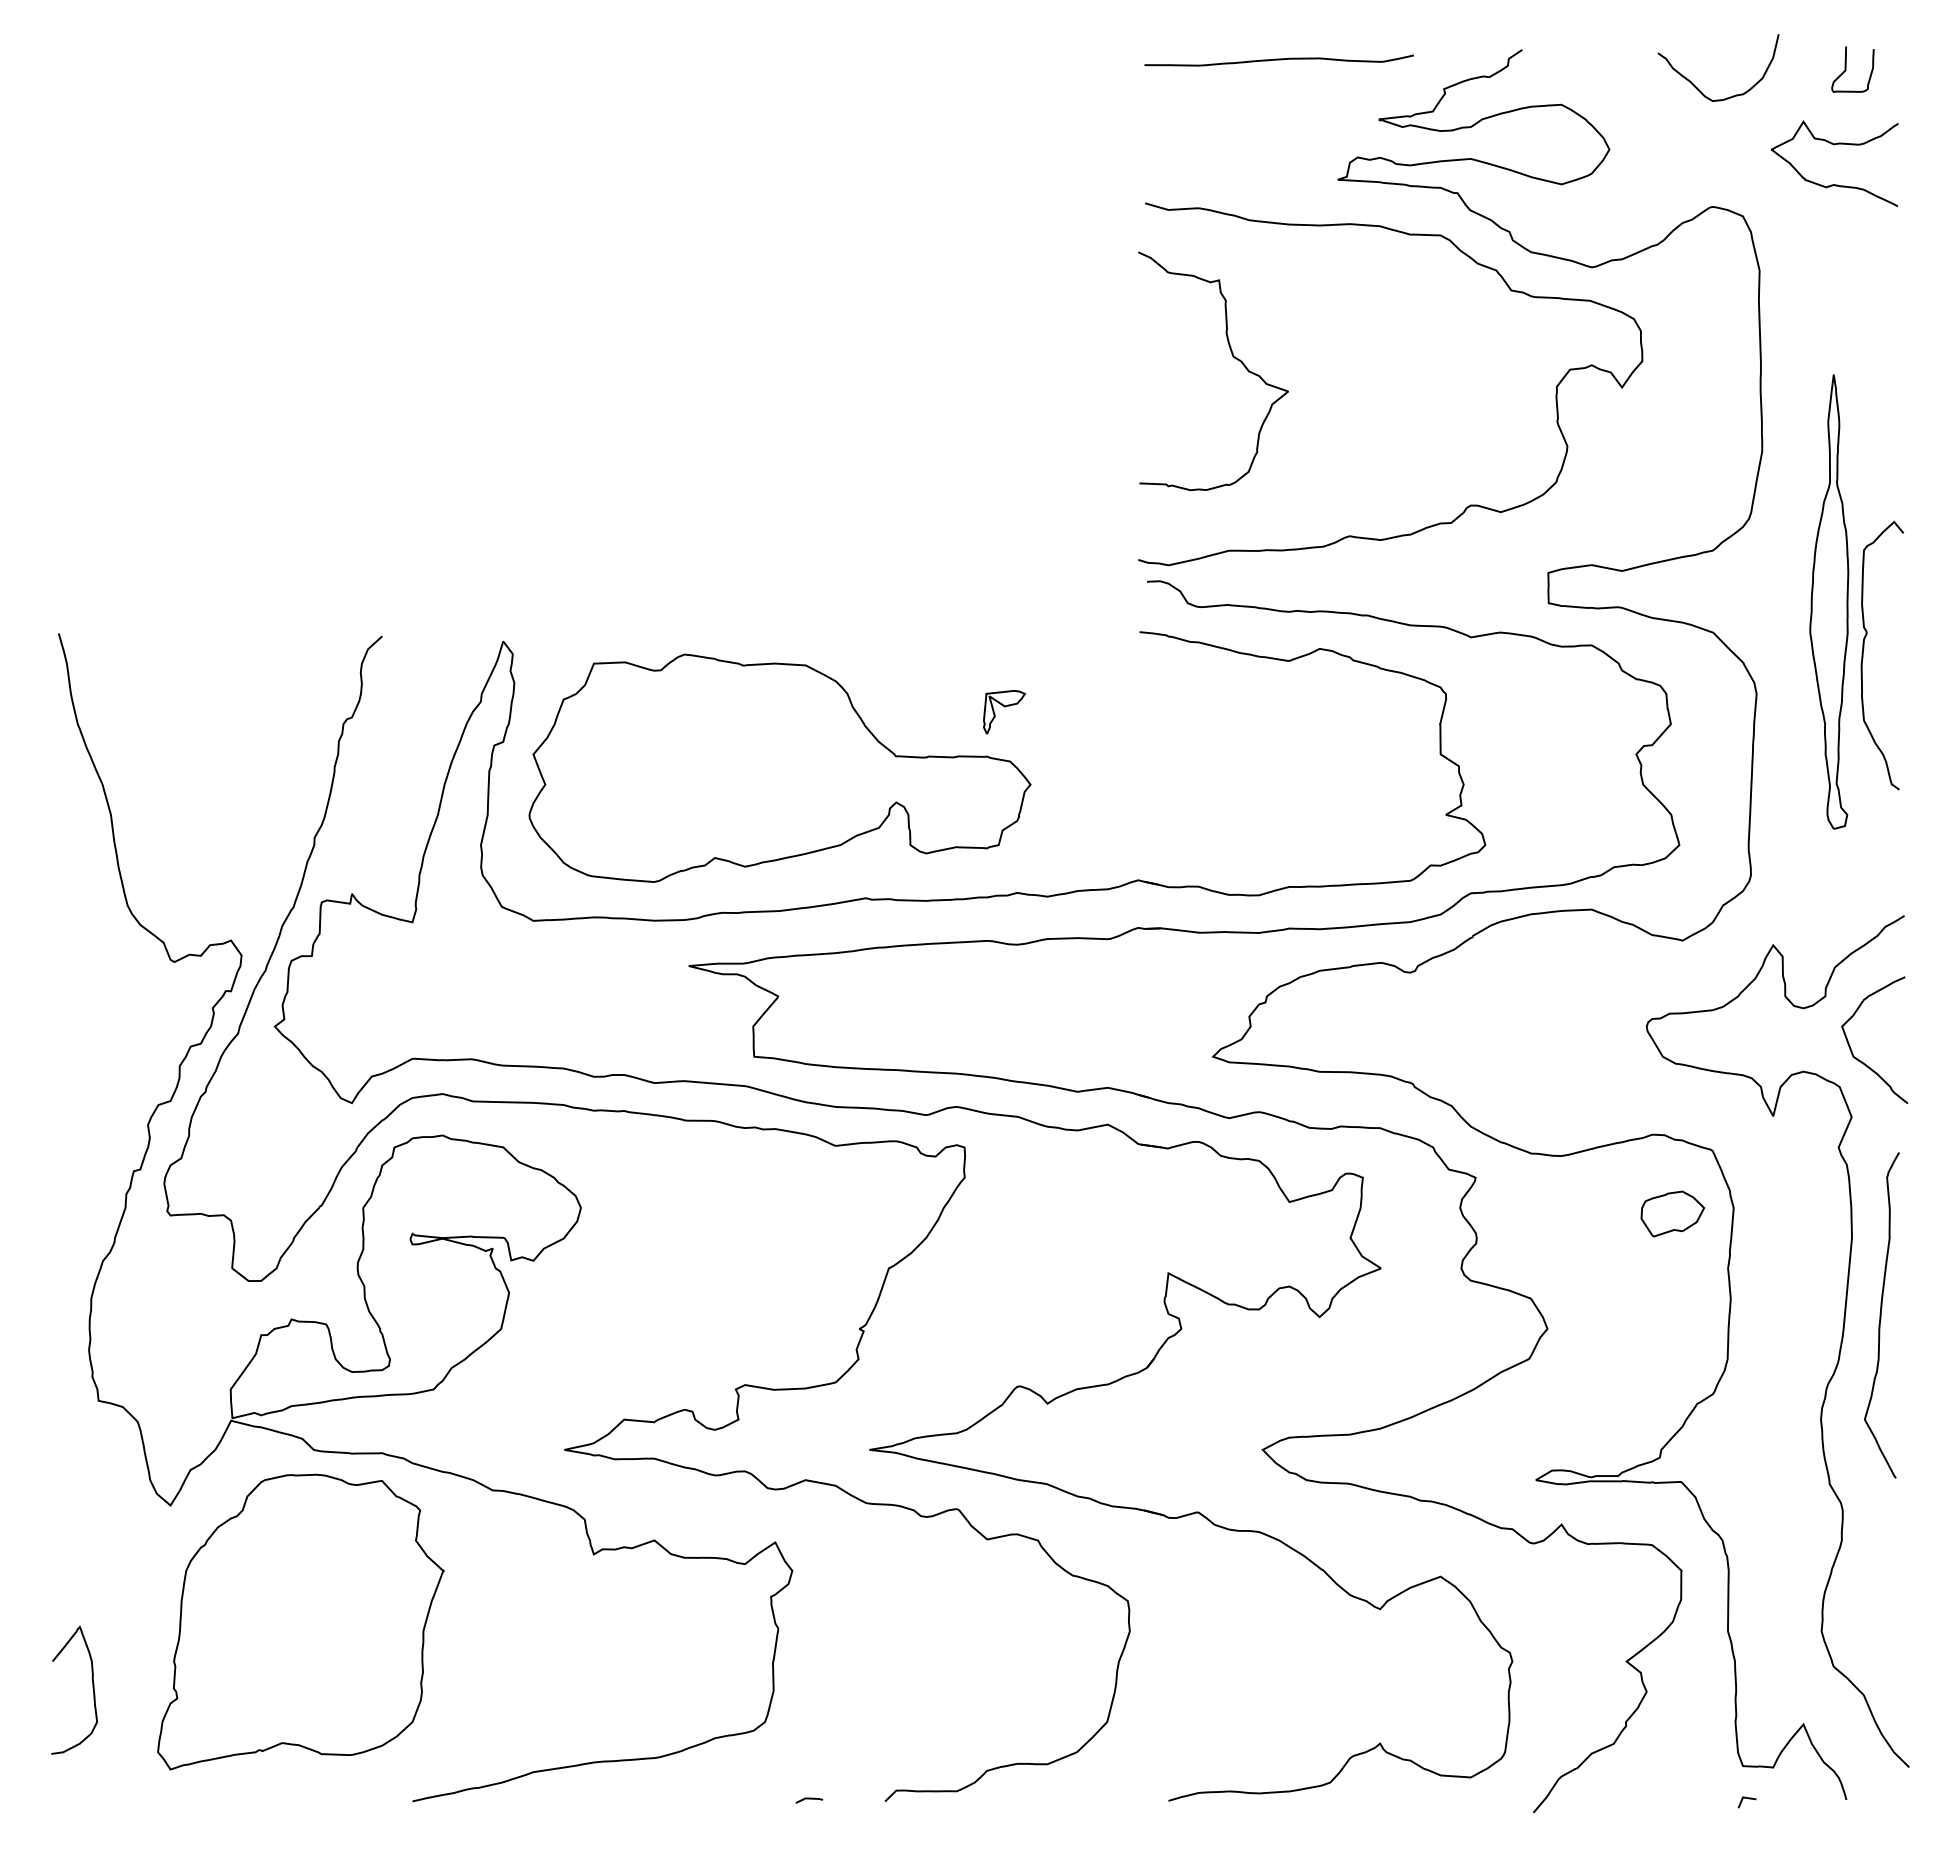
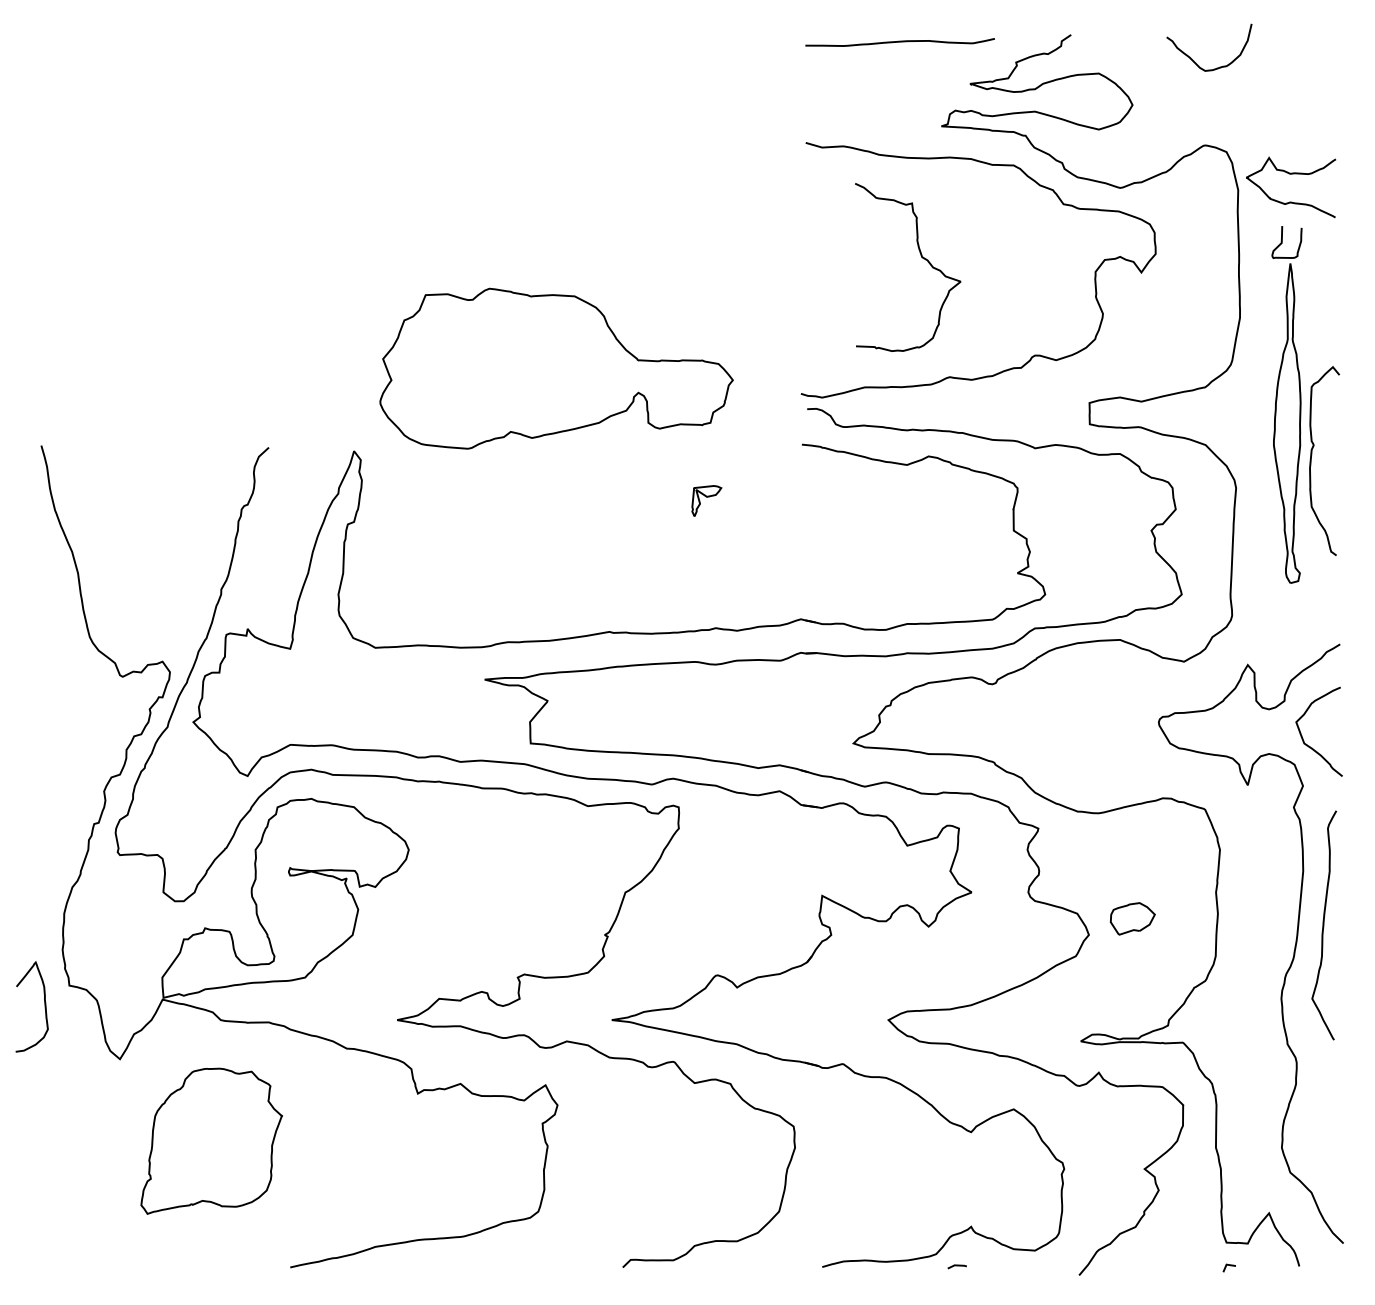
curve: (1846, 69) -> (1282, 242), moved
curve: (1834, 145) -> (1290, 174), moved
curve: (1232, 357) -> (921, 257), moved
part: (779, 767) -> (556, 368), moved
part: (1672, 1213) -> (1132, 918), moved
part: (300, 1621) -> (211, 1140), size x0.7
curve: (92, 1688) -> (44, 1005), moved
line: (809, 1799) -> (957, 1266), moved

